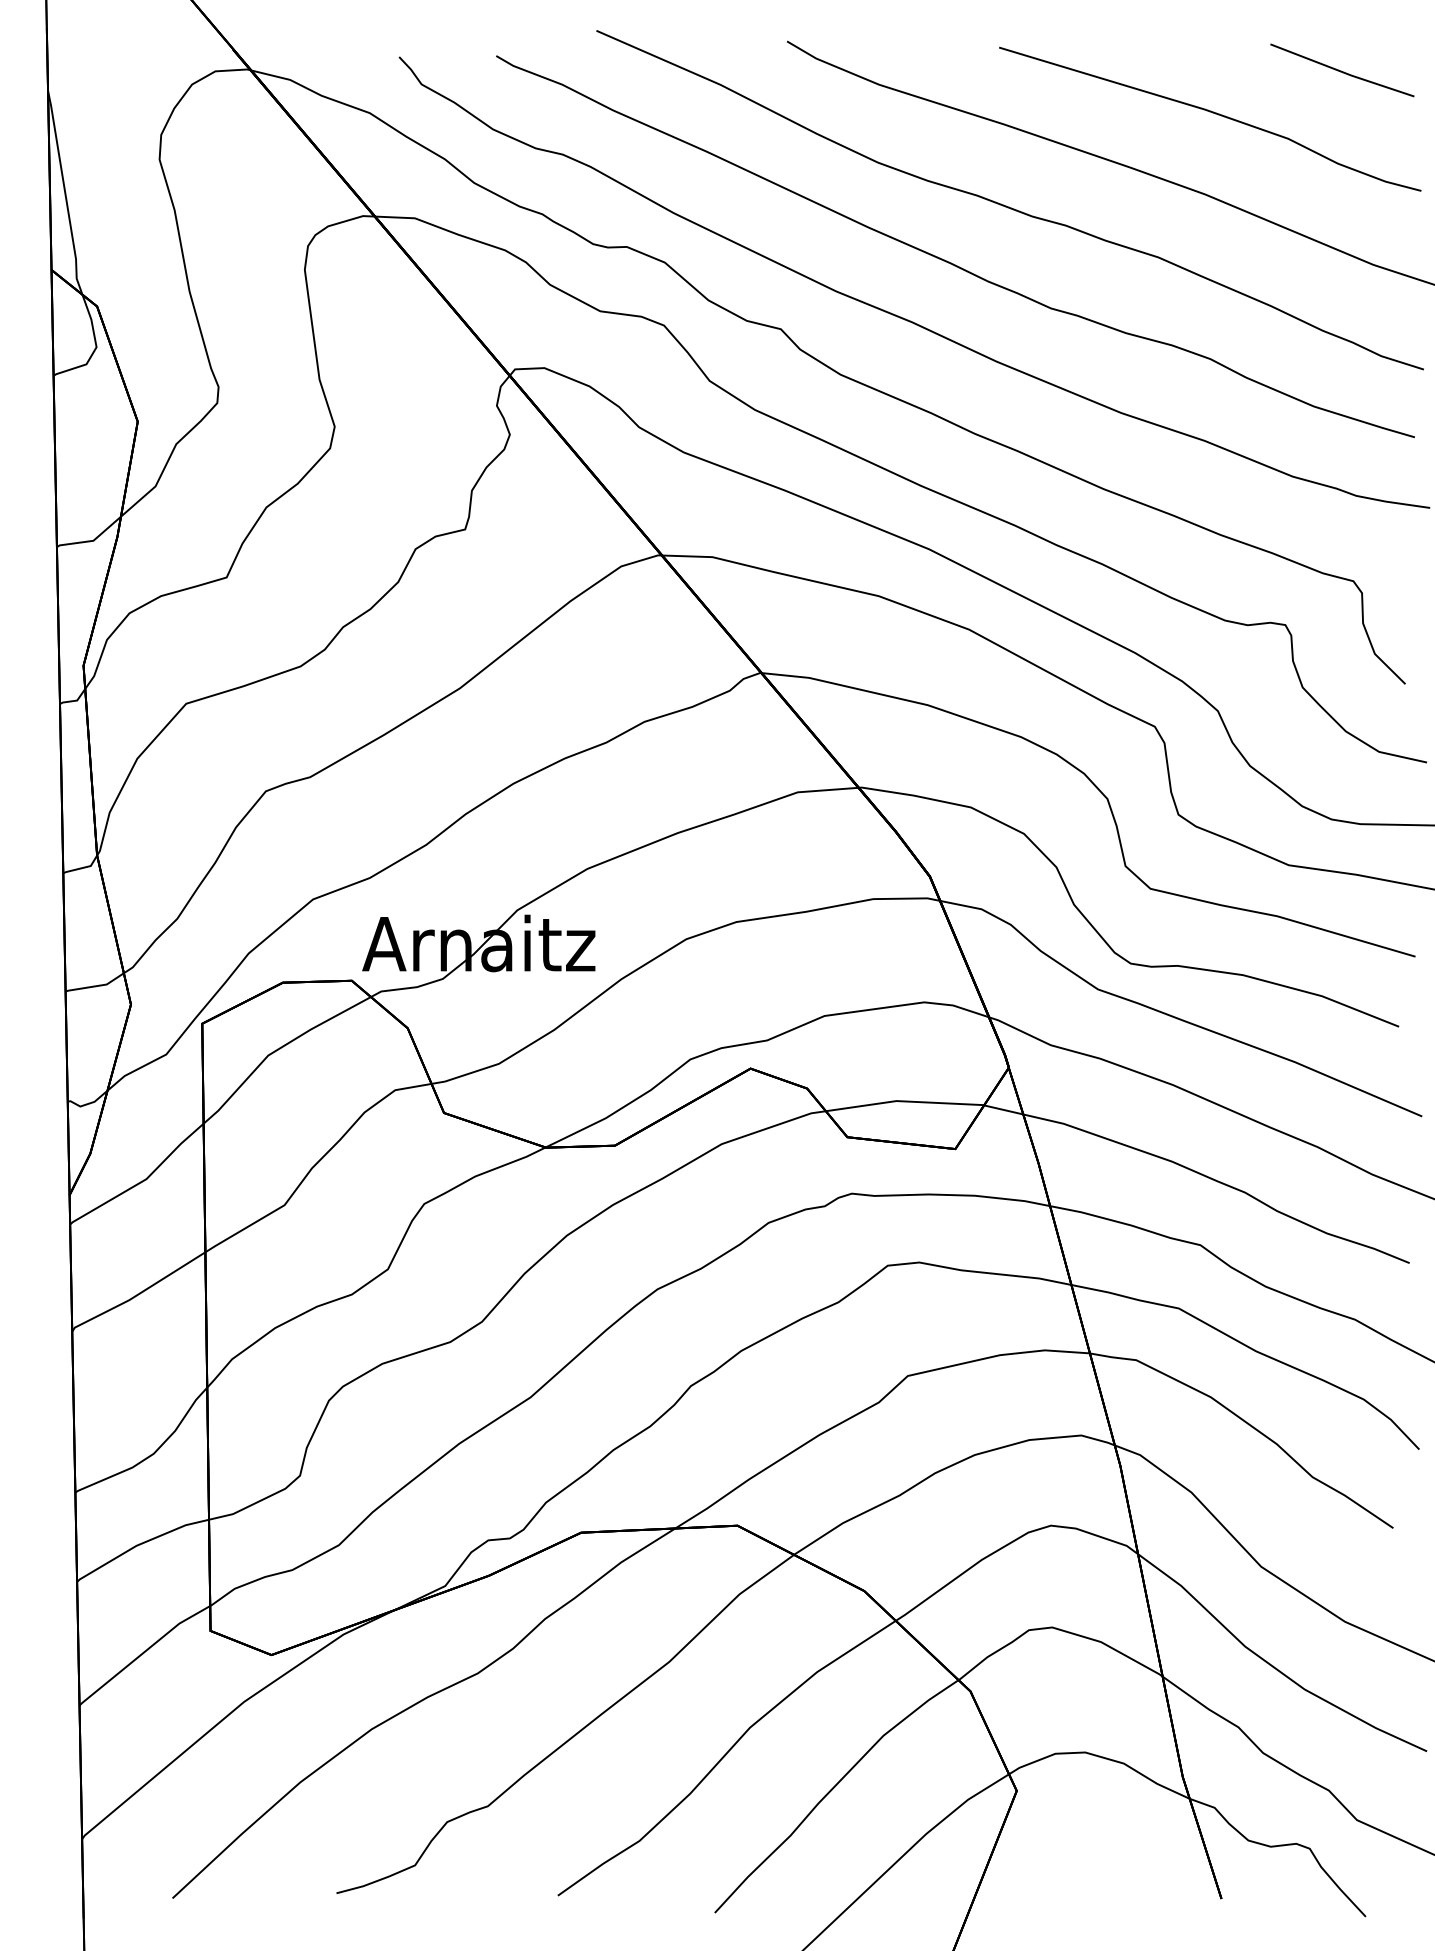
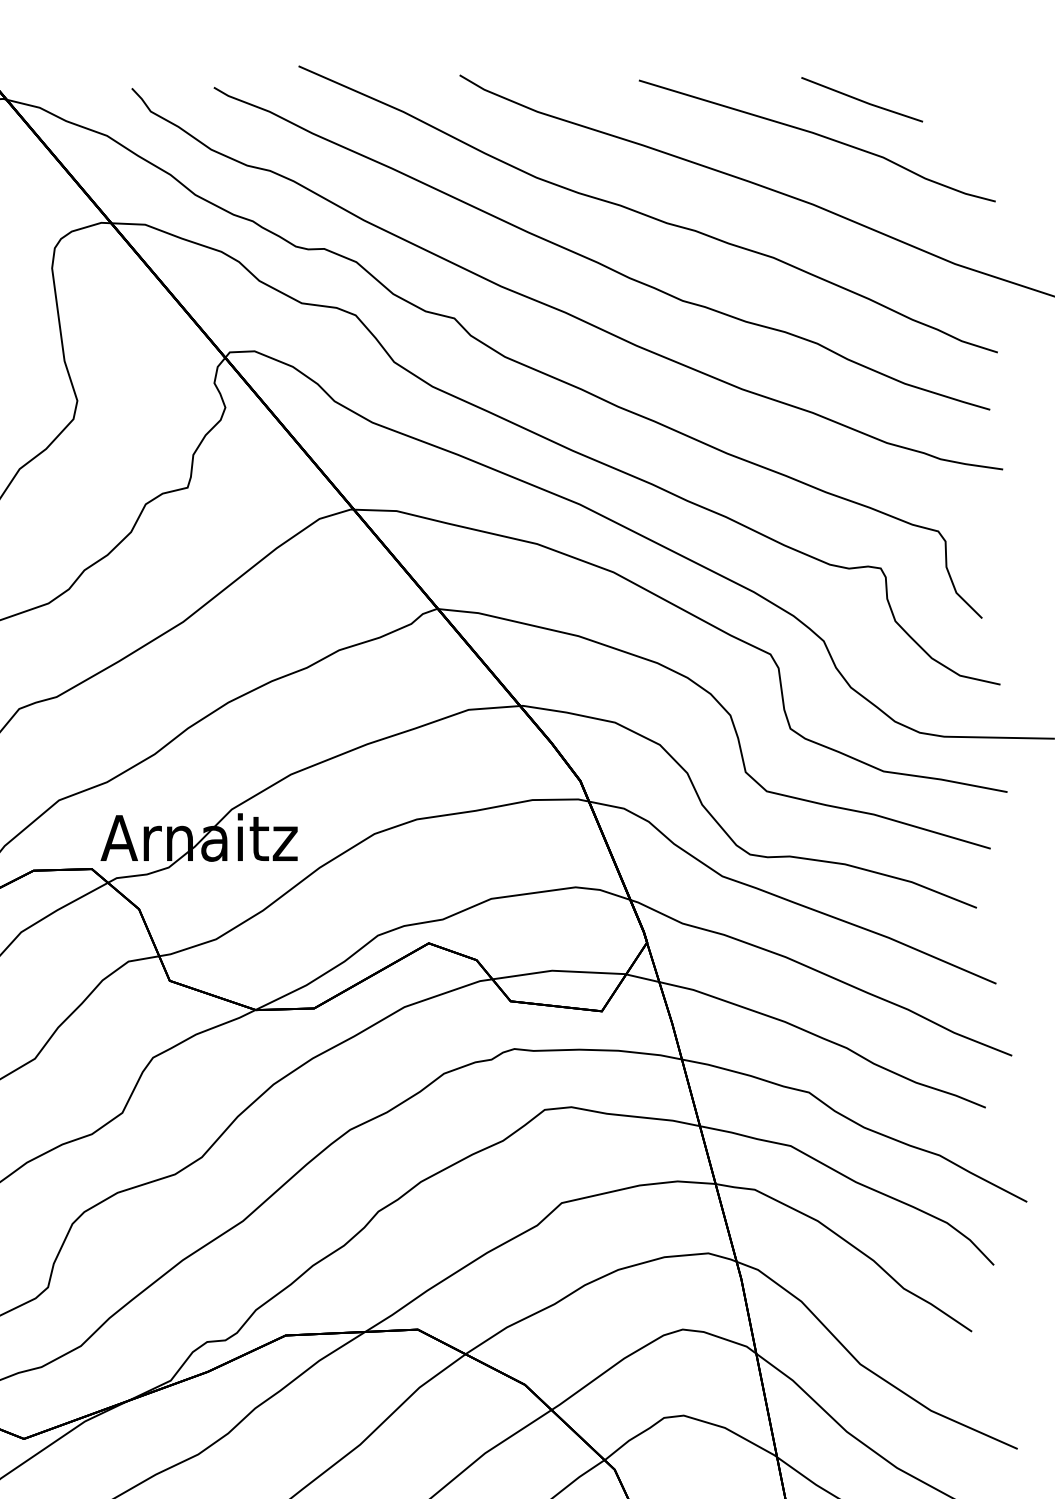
line: (1341, 70) -> (861, 99), moved

